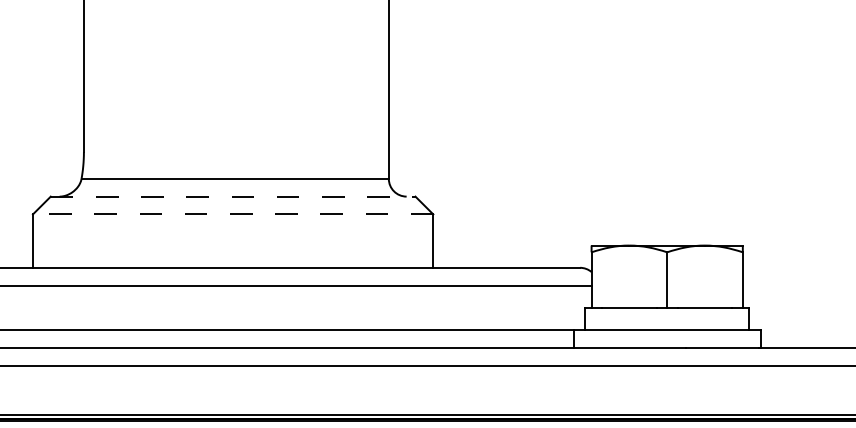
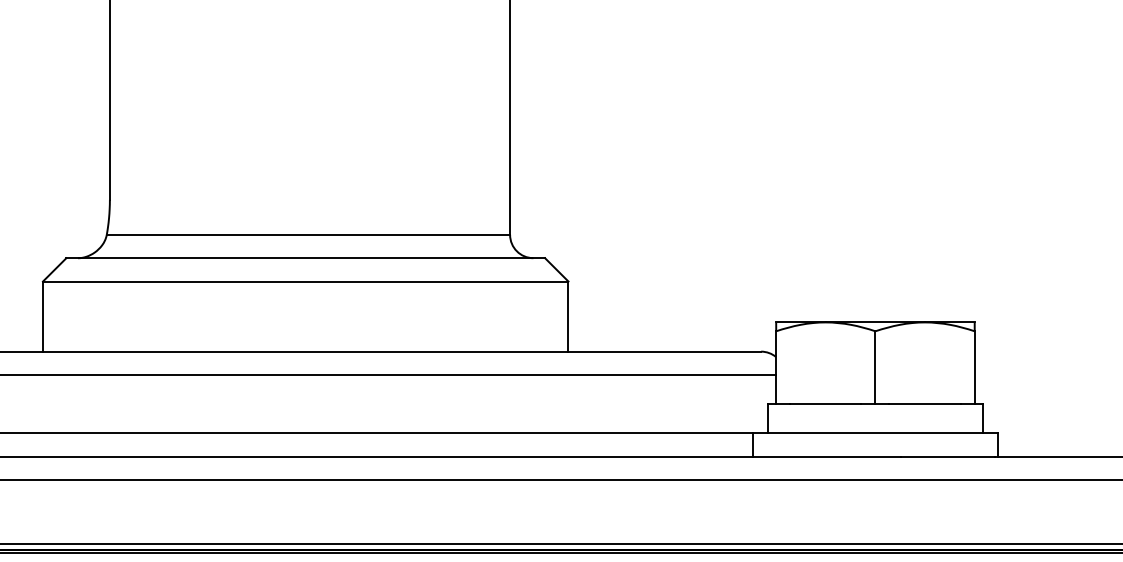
line: (233, 196) -> (306, 258), dashed -> solid
line: (232, 214) -> (305, 281), dashed -> solid

